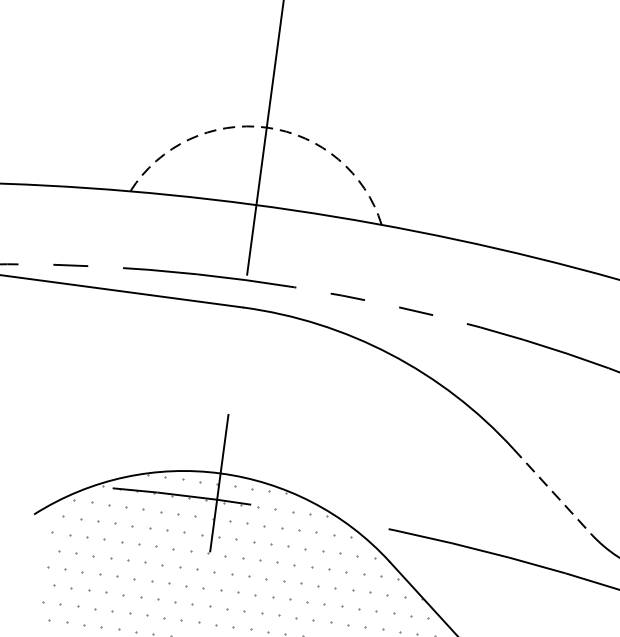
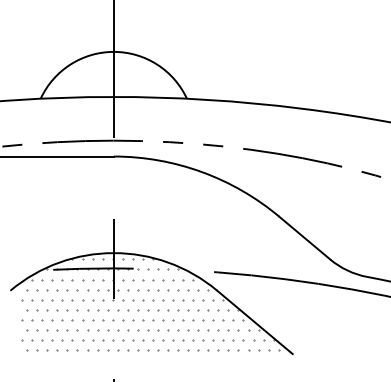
arc: (266, 126) -> (113, 51), dashed -> solid
line: (553, 492) -> (305, 238), dashed -> solid

